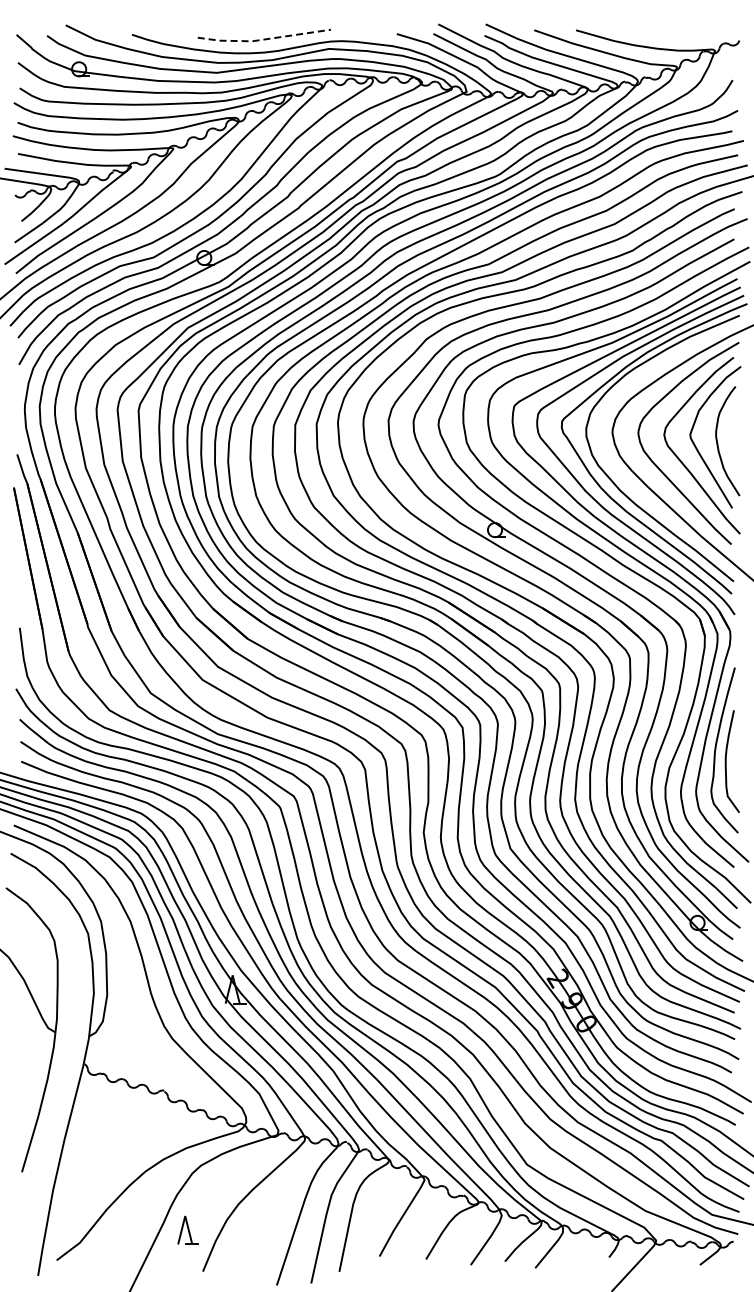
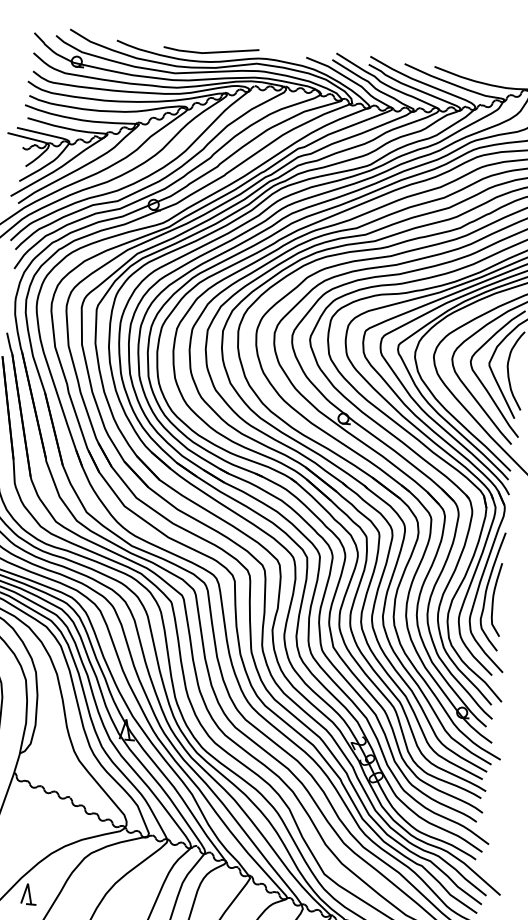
line: (263, 39) -> (210, 52), dashed -> solid
part: (187, 1229) -> (28, 893), moved

